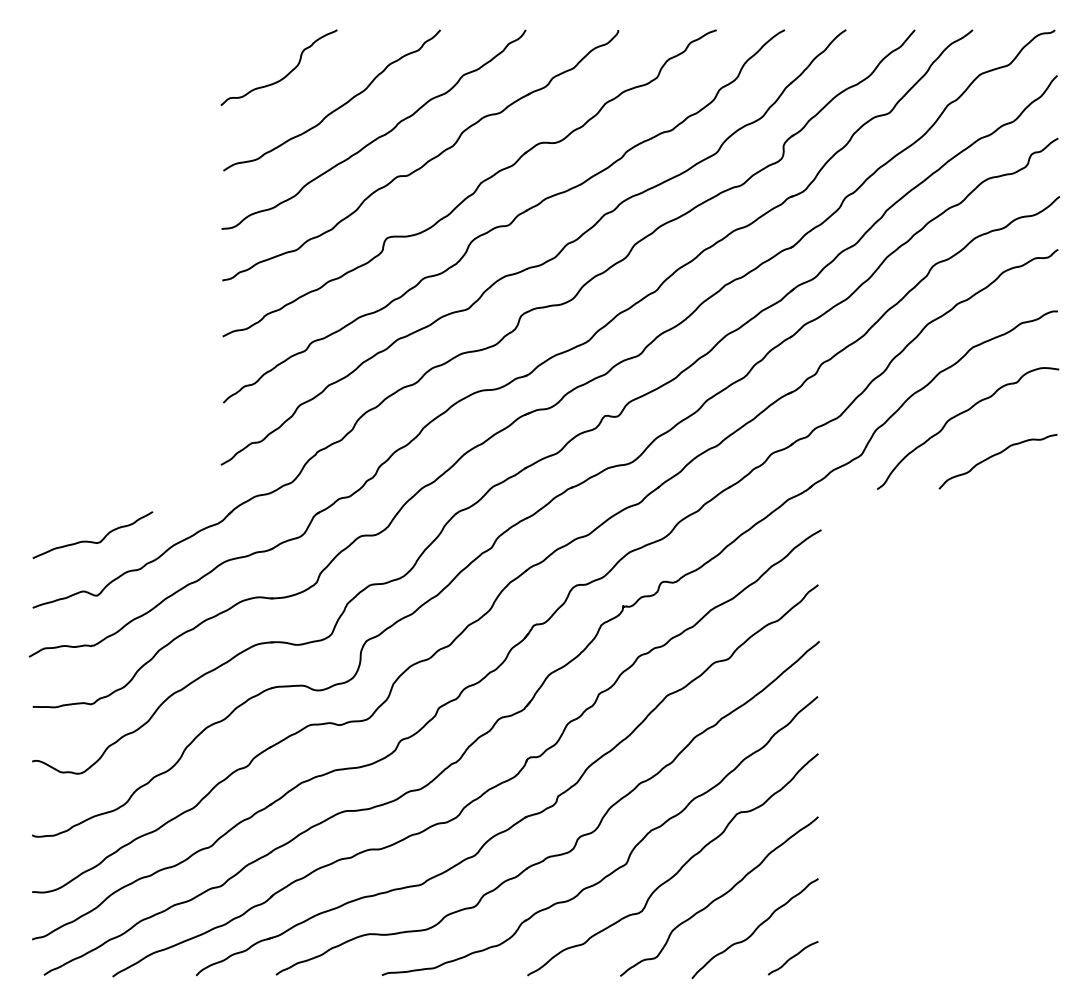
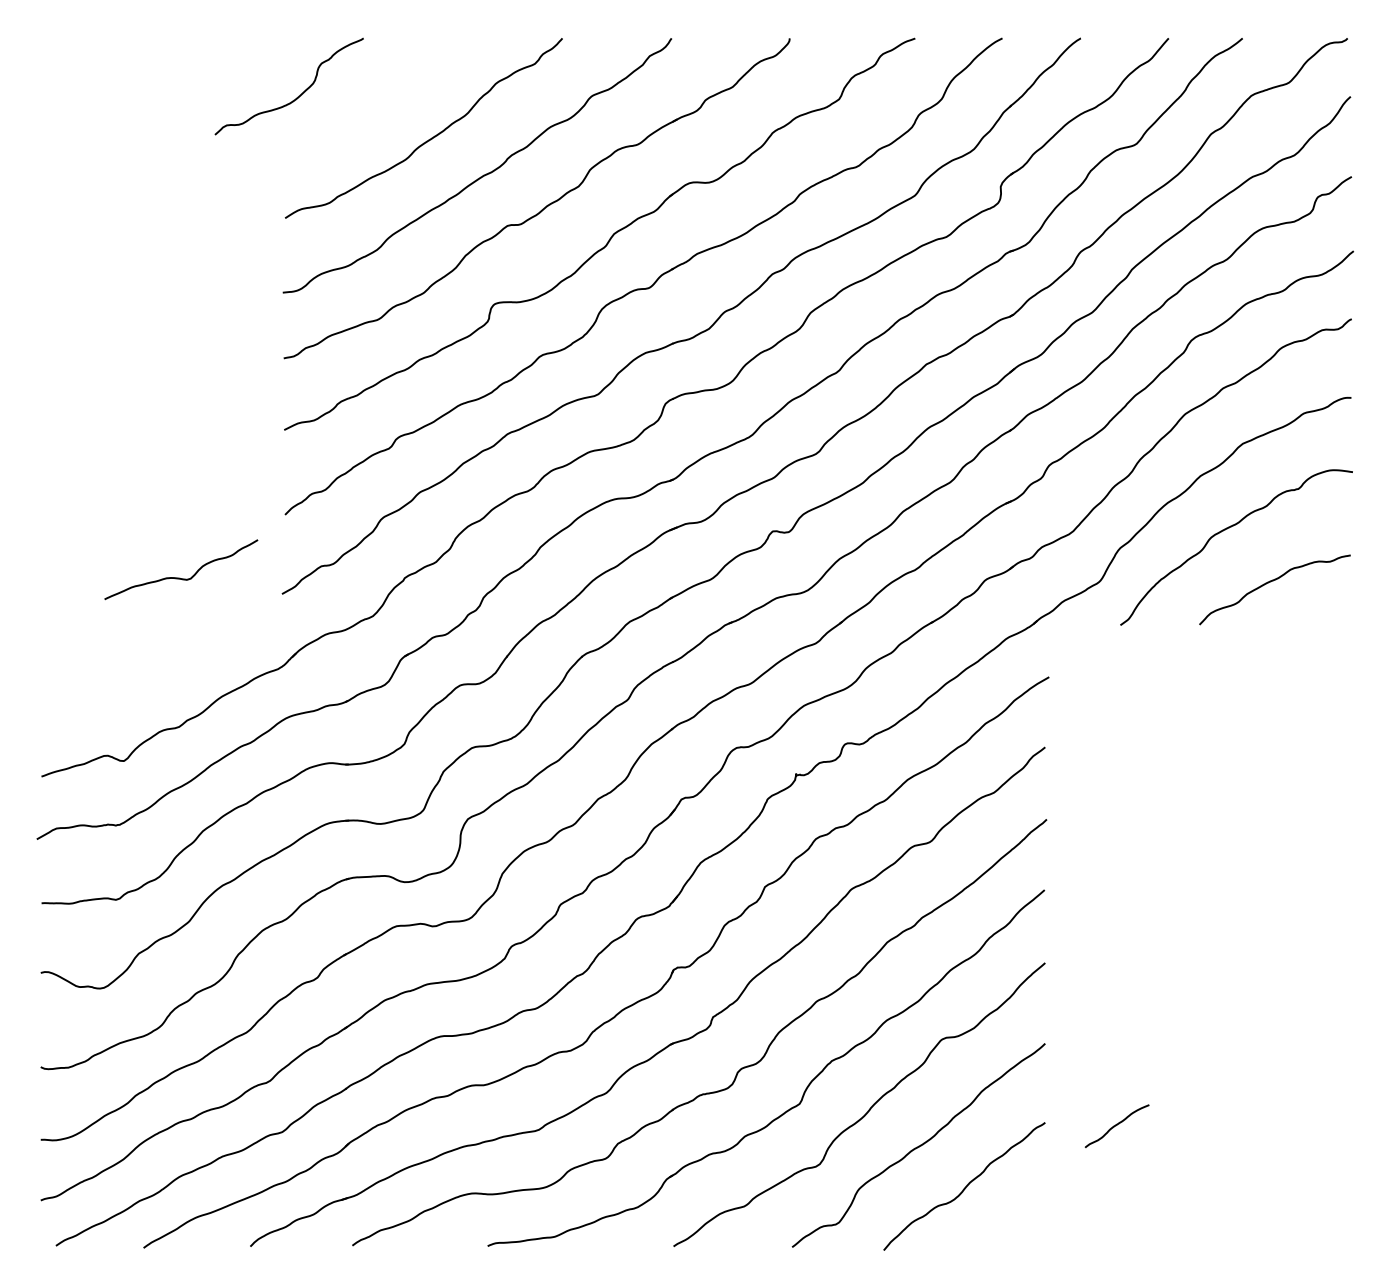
curve: (285, 75) -> (297, 96), moved
curve: (91, 541) -> (179, 577), moved
curve: (792, 957) -> (1116, 1125), moved

